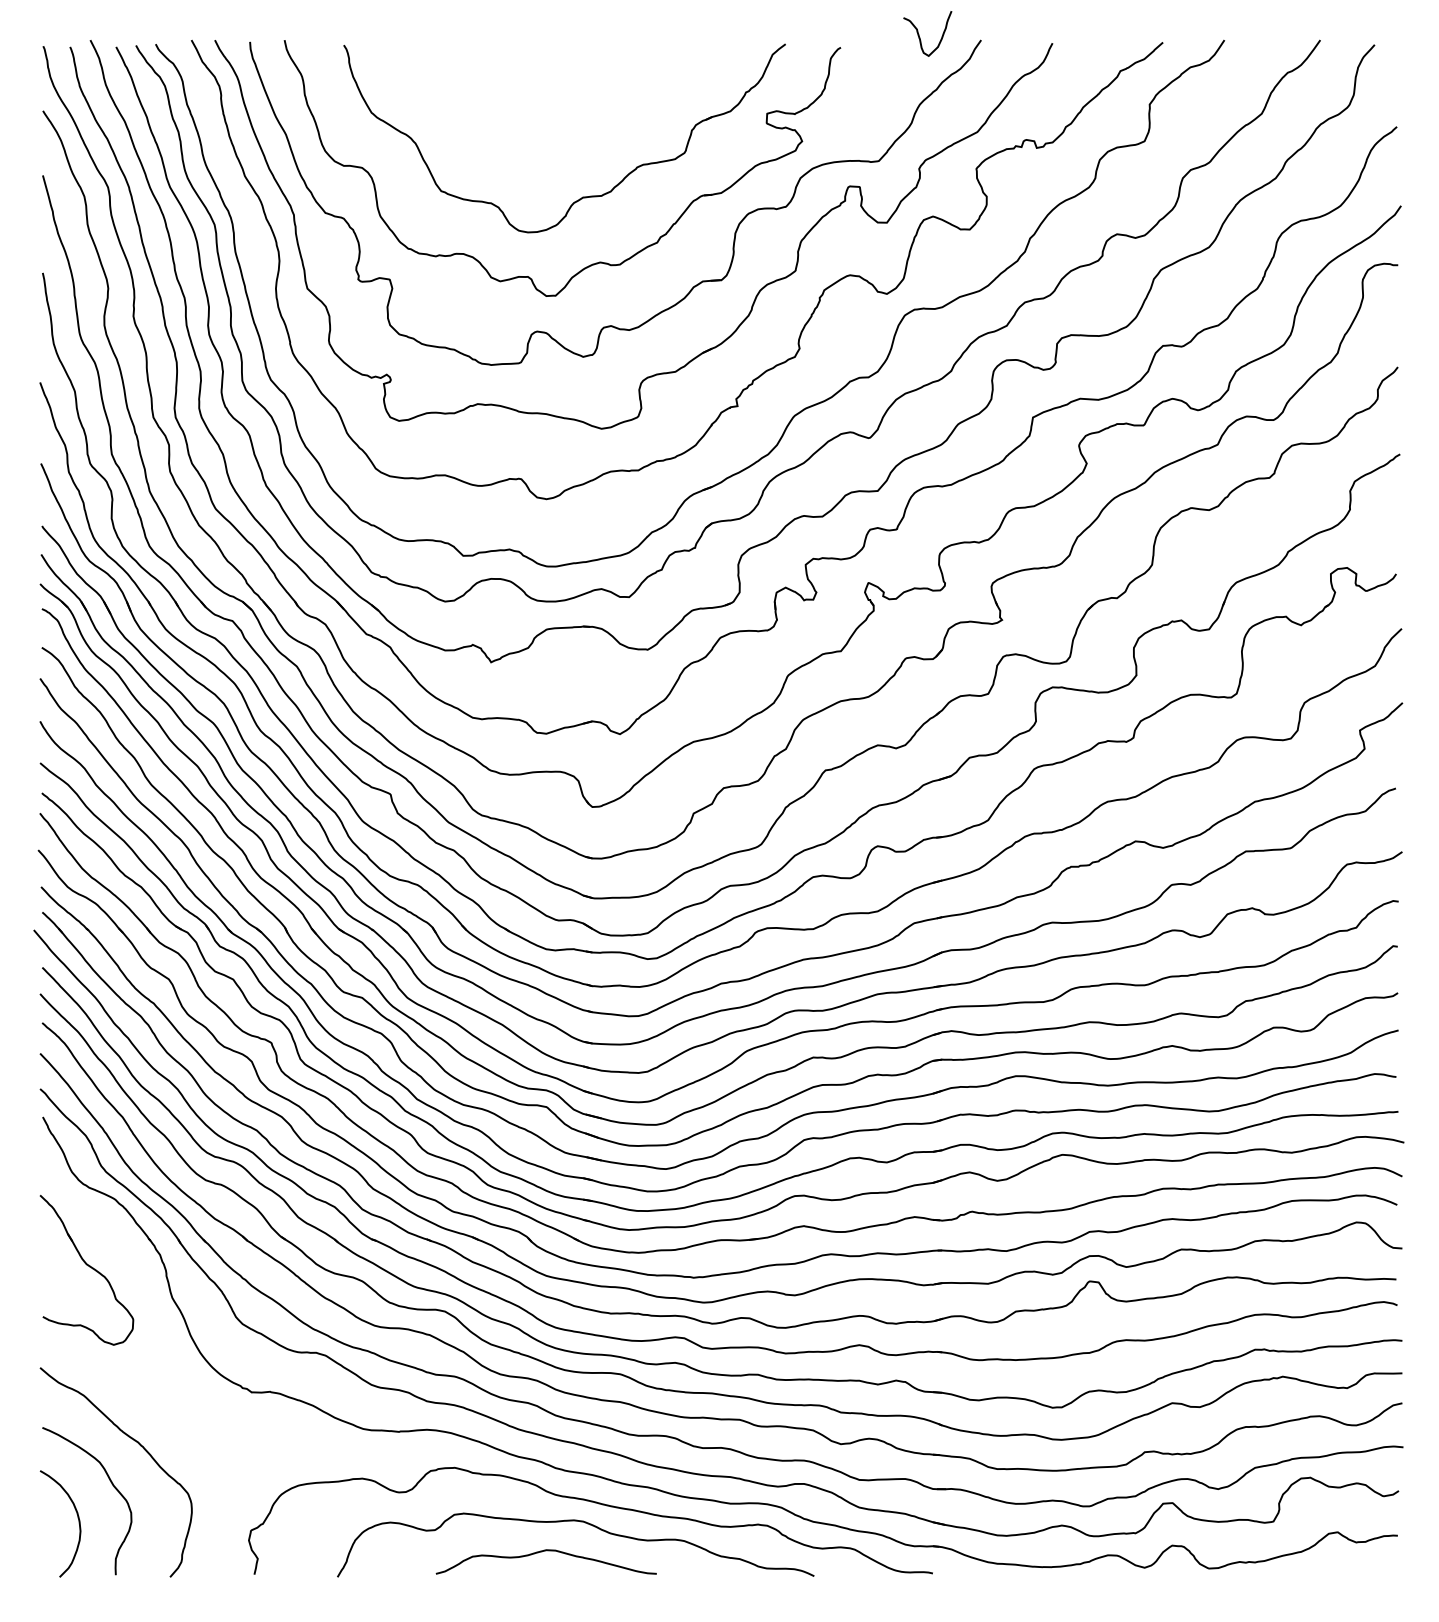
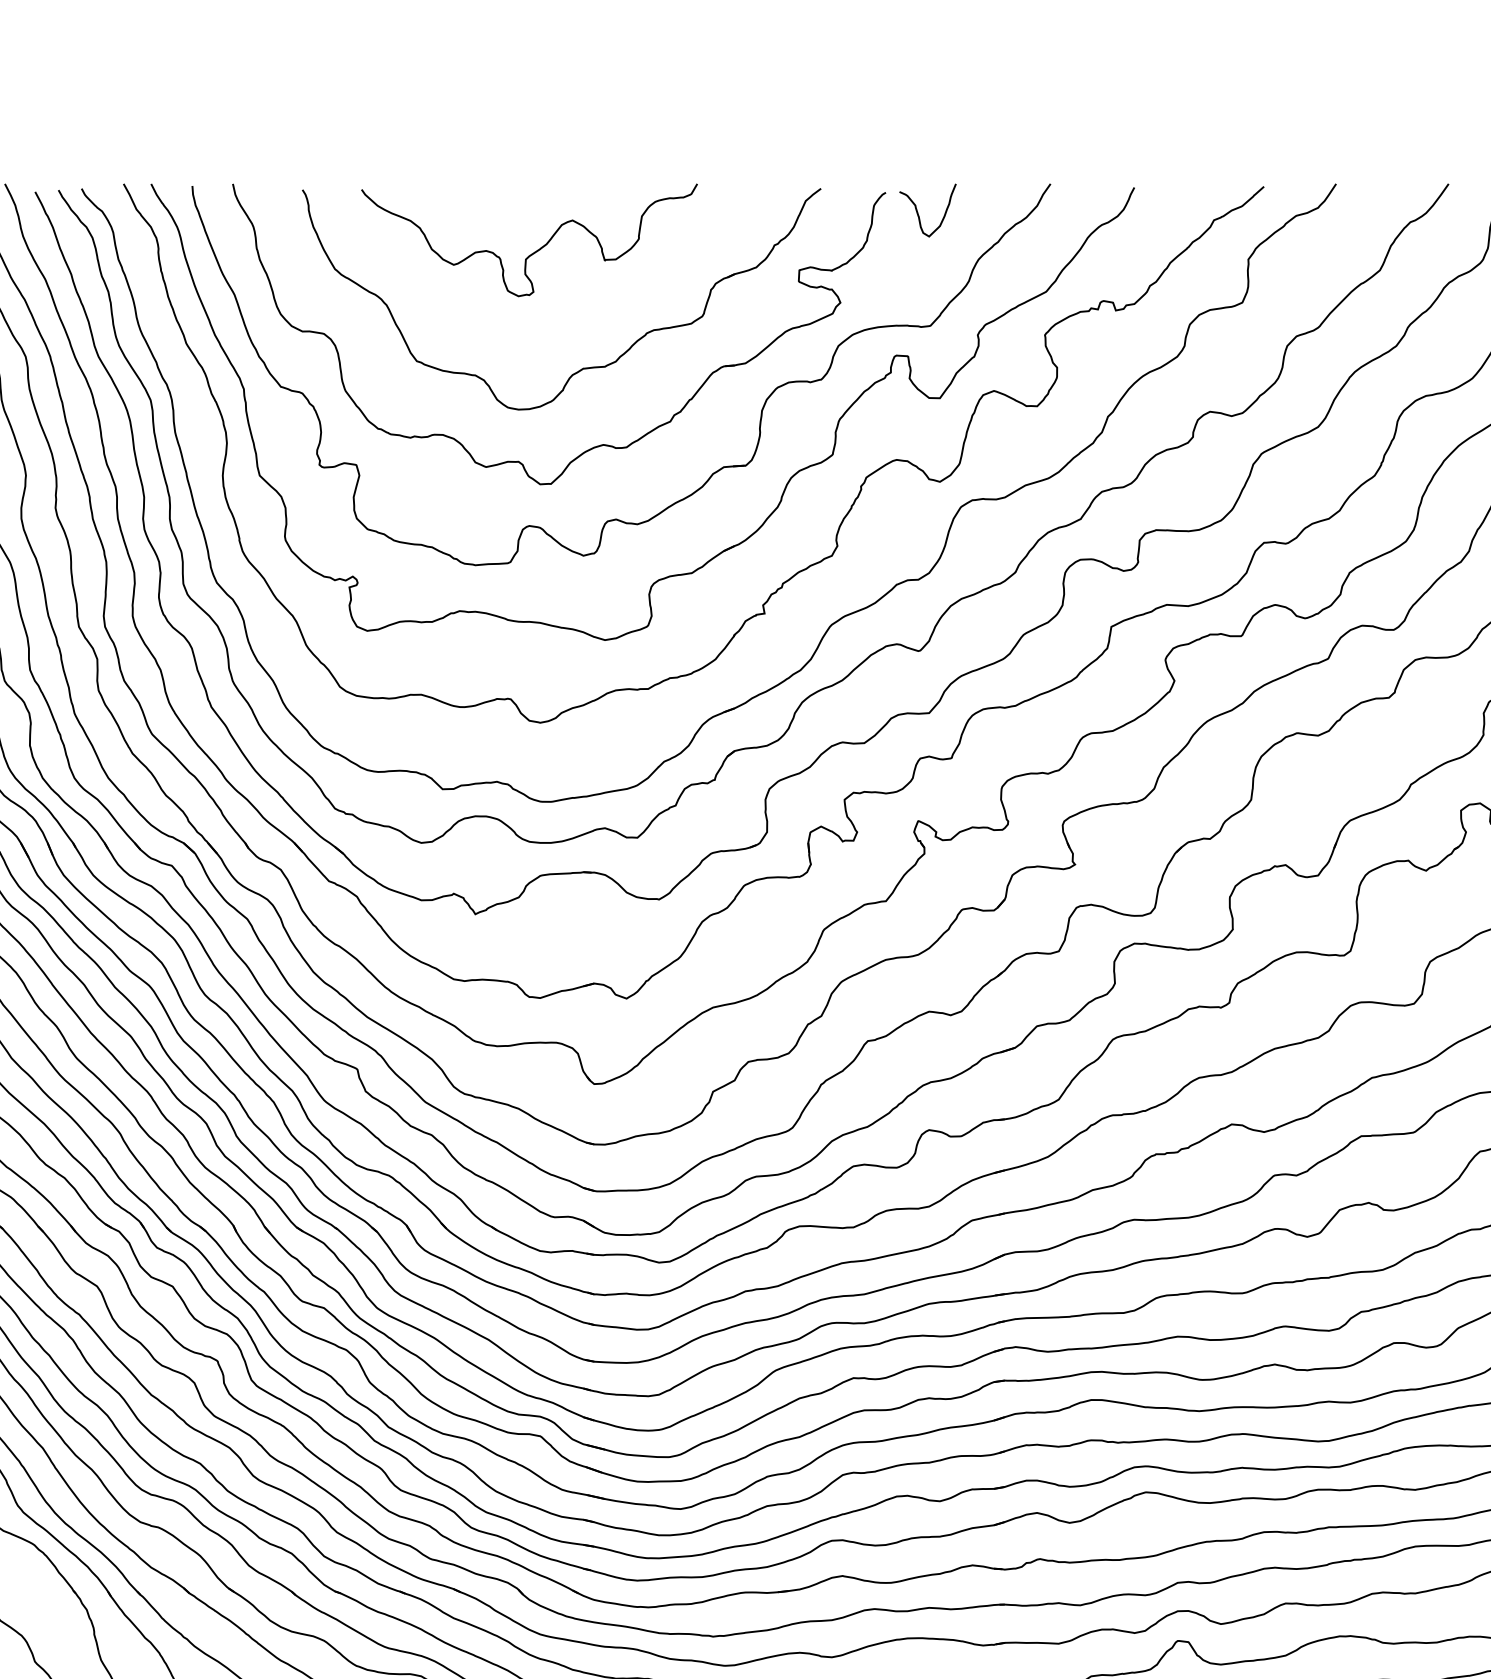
curve: (919, 34) -> (918, 211), moved
curve: (541, 97) -> (534, 251), added

